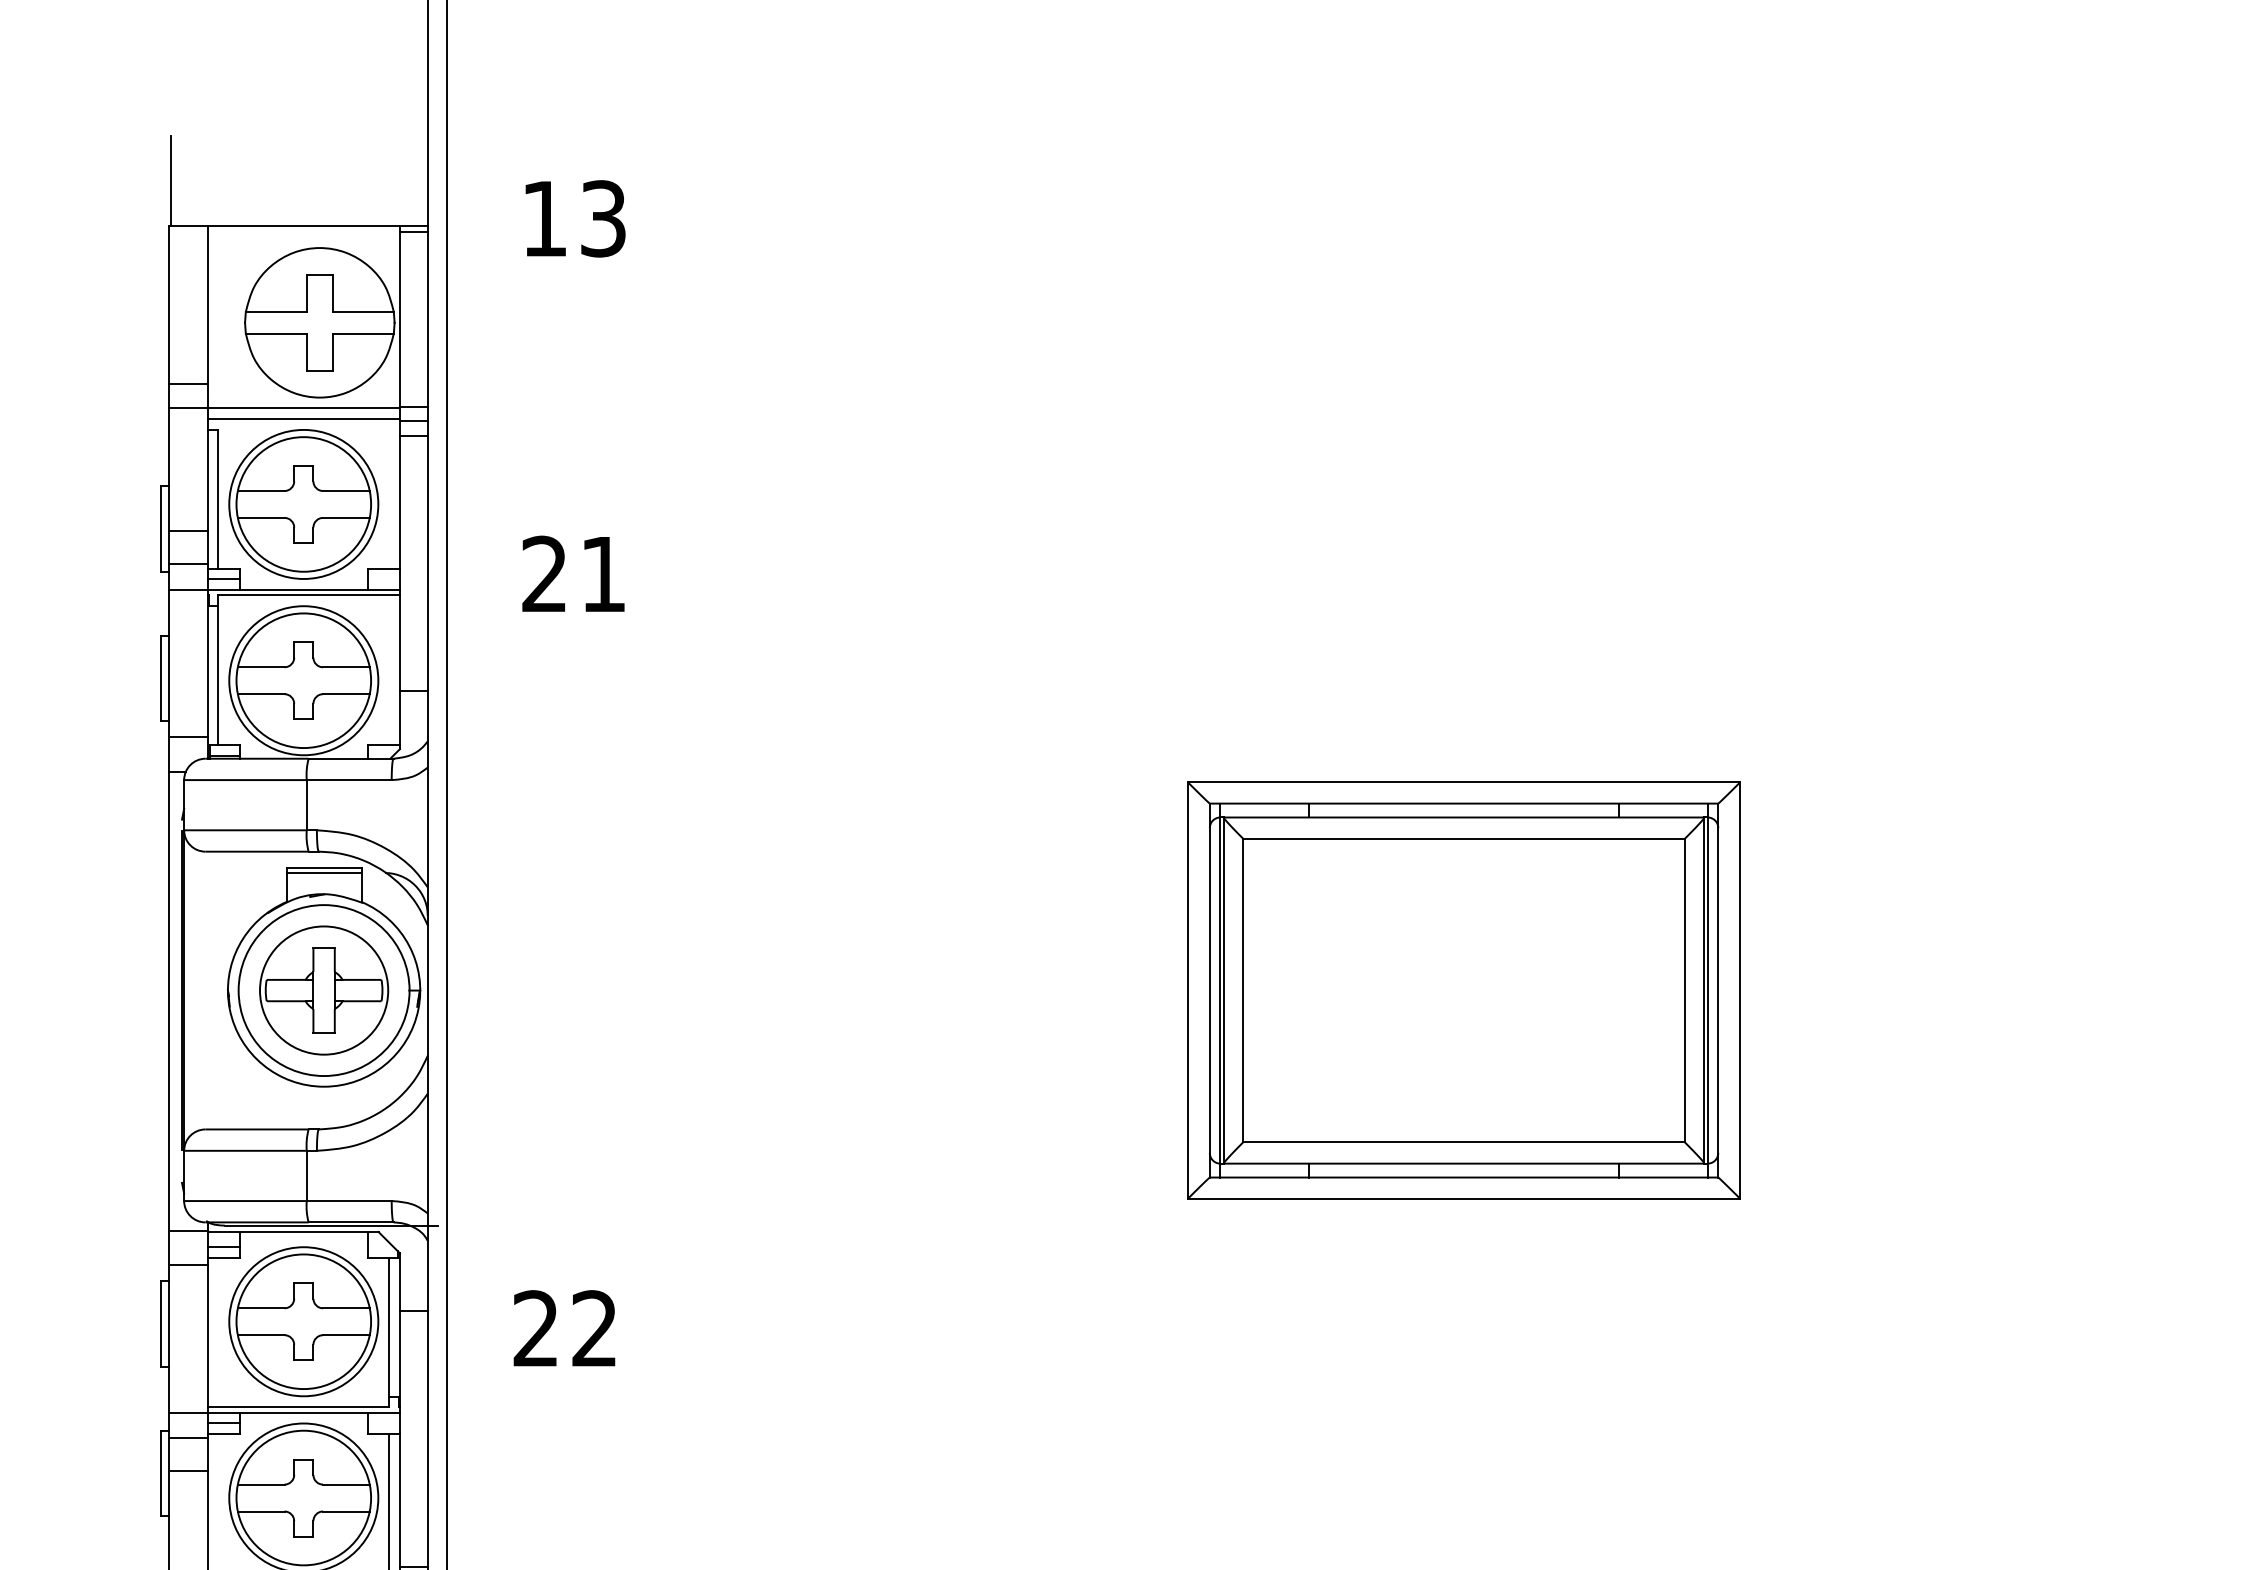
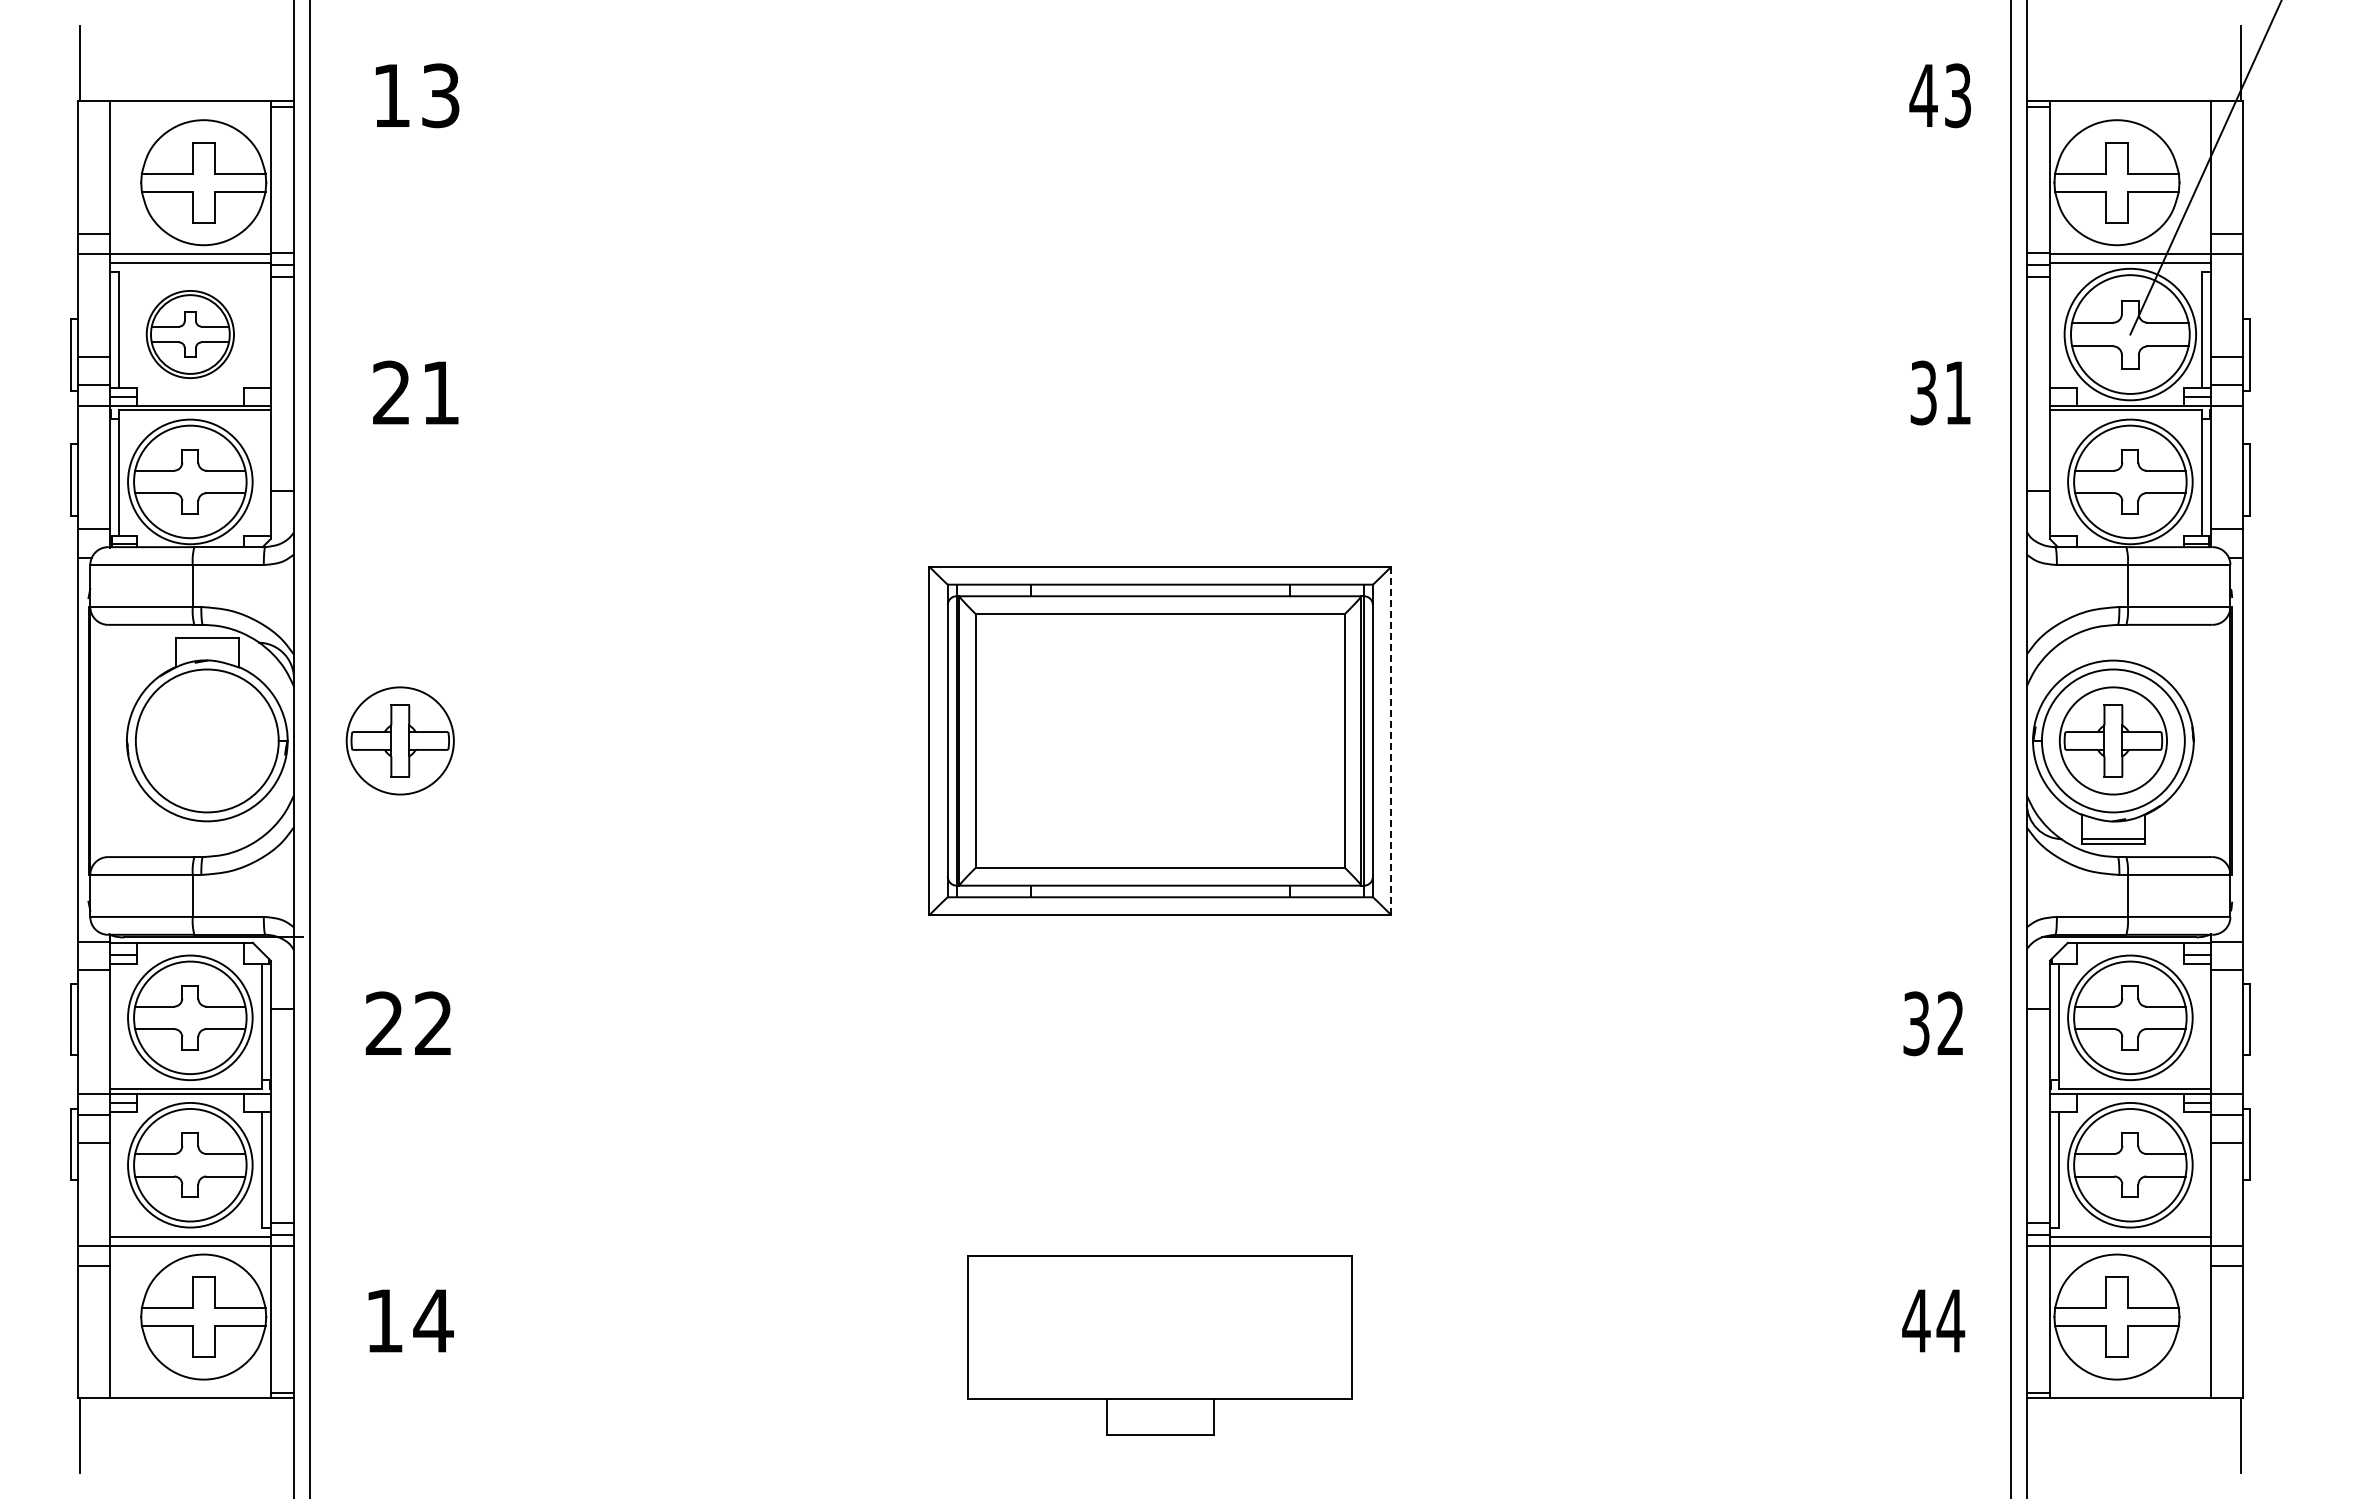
part: (304, 504) -> (190, 334), size x0.7
line: (324, 872) -> (207, 642), removed
part: (323, 989) -> (399, 740), moved
line: (1740, 991) -> (1391, 741), solid -> dashed

